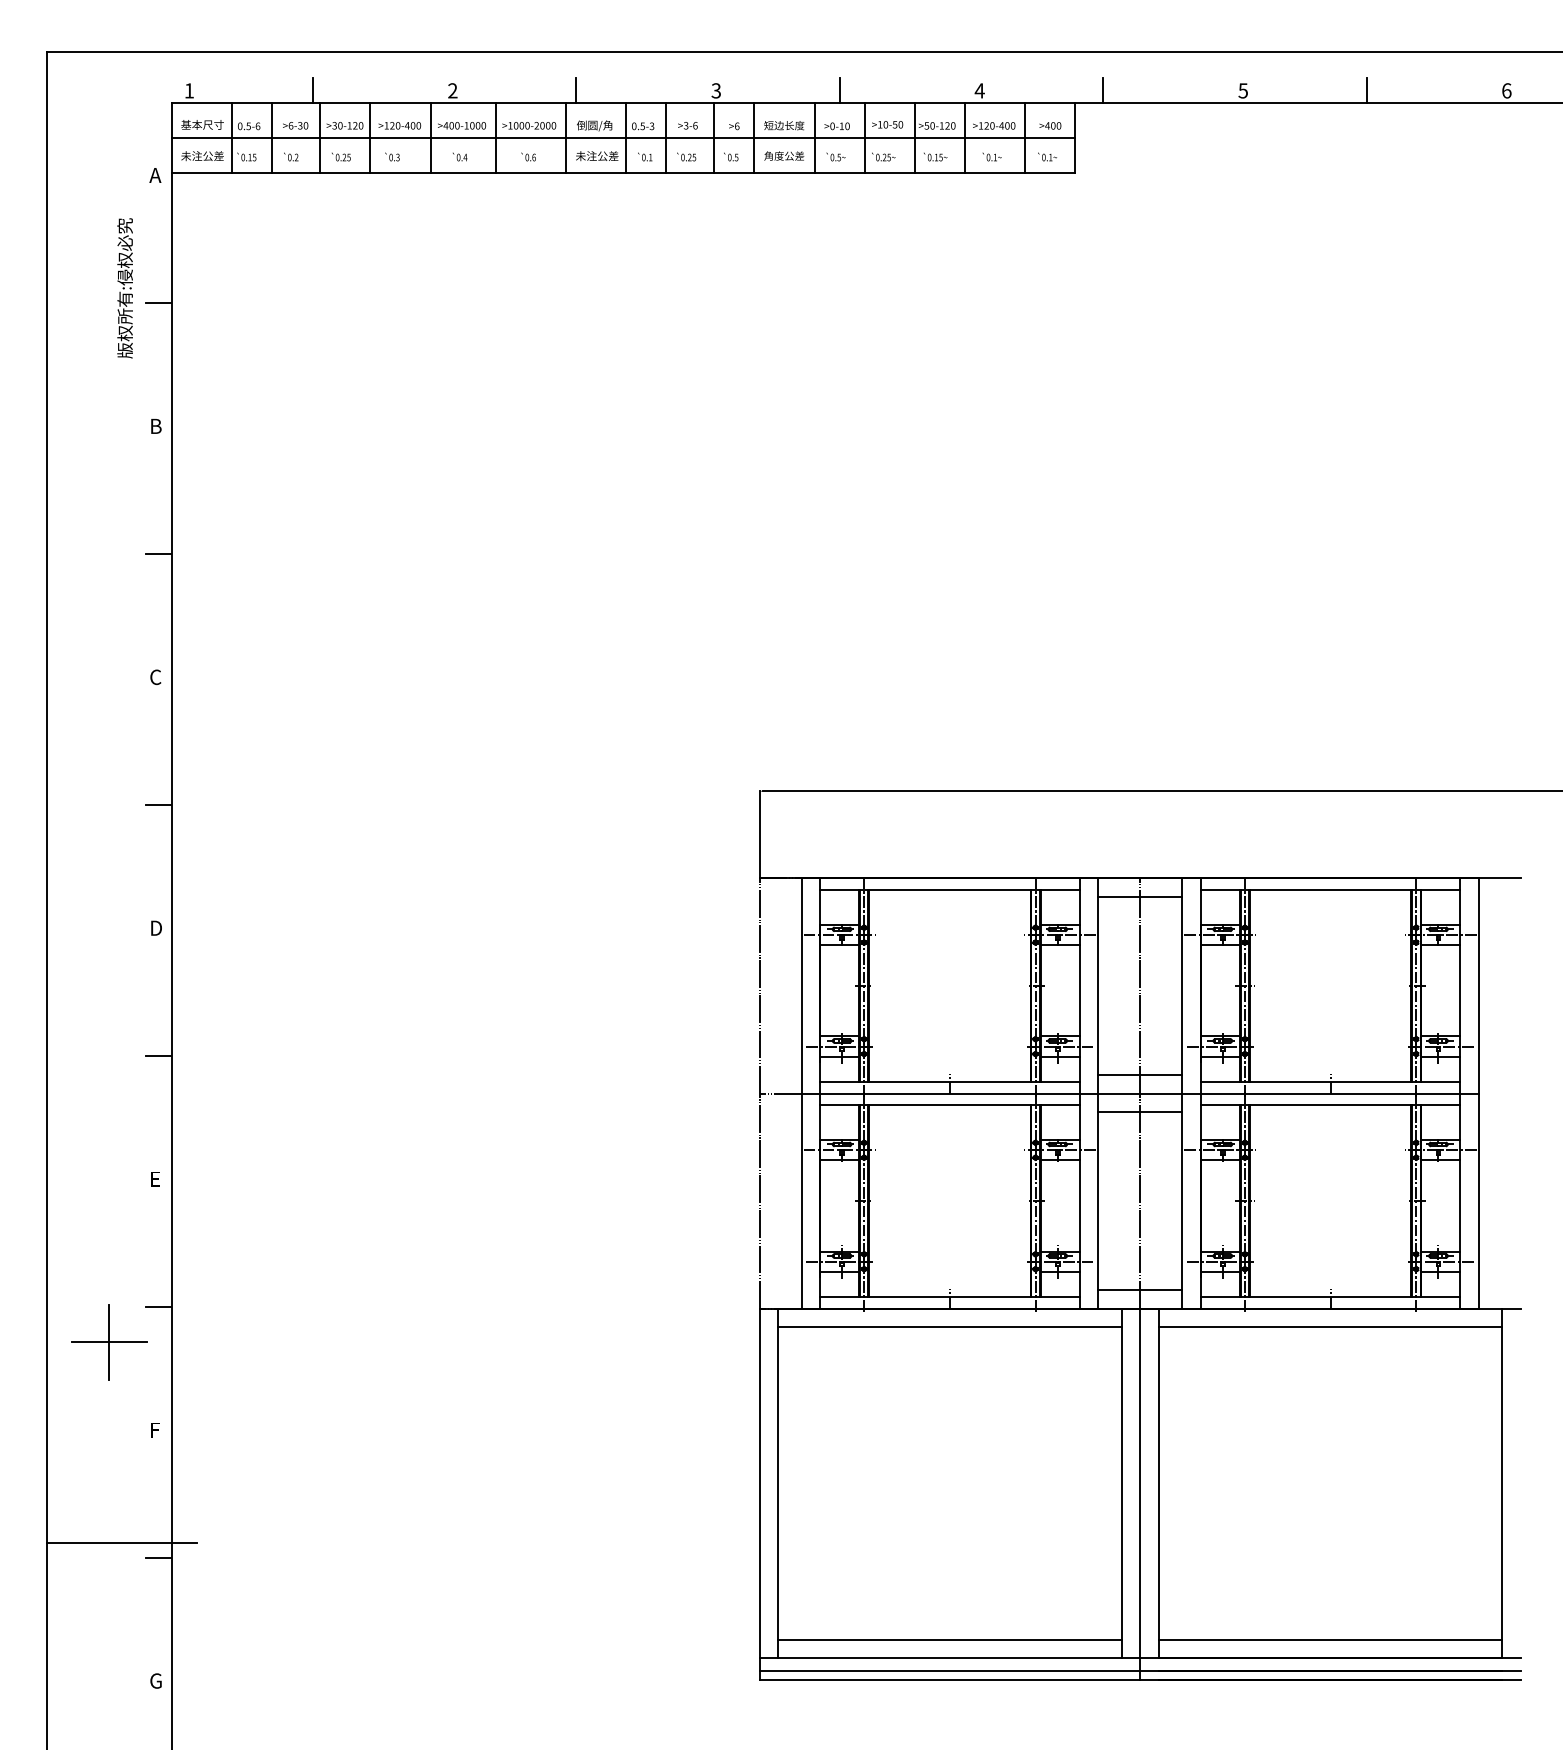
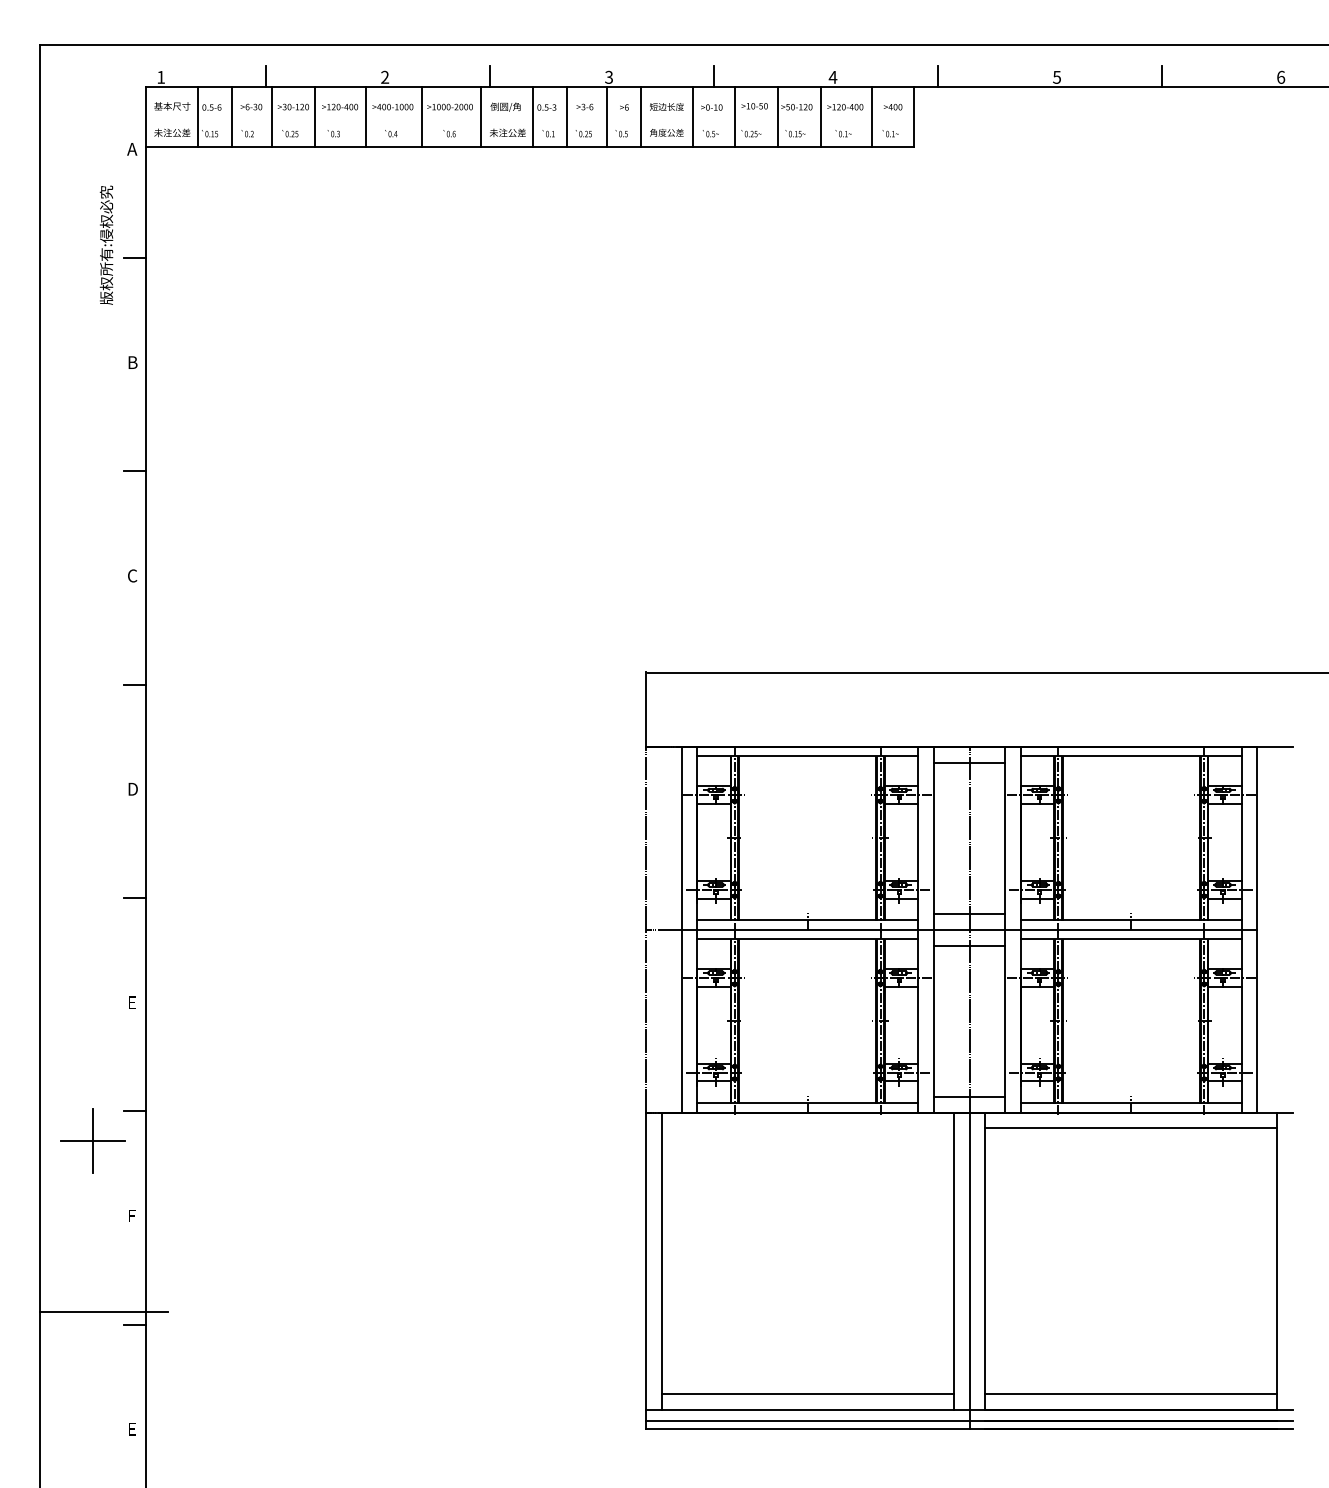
line: (623, 137) -> (530, 117), removed
line: (949, 1327) -> (807, 1128), removed
text: (155, 1680) -> (132, 1428), G -> E

